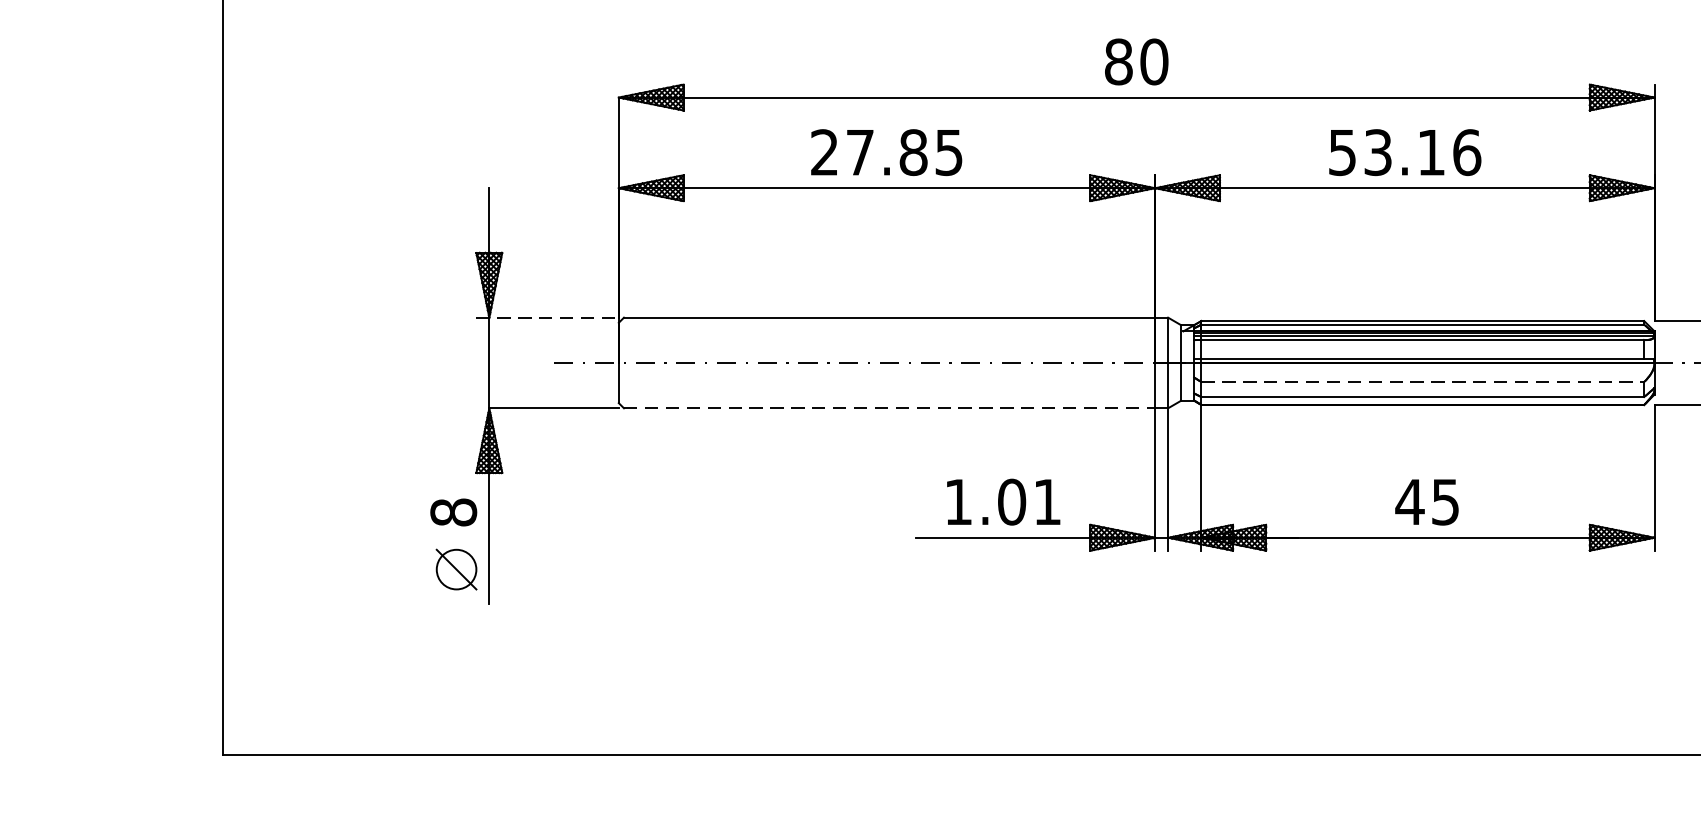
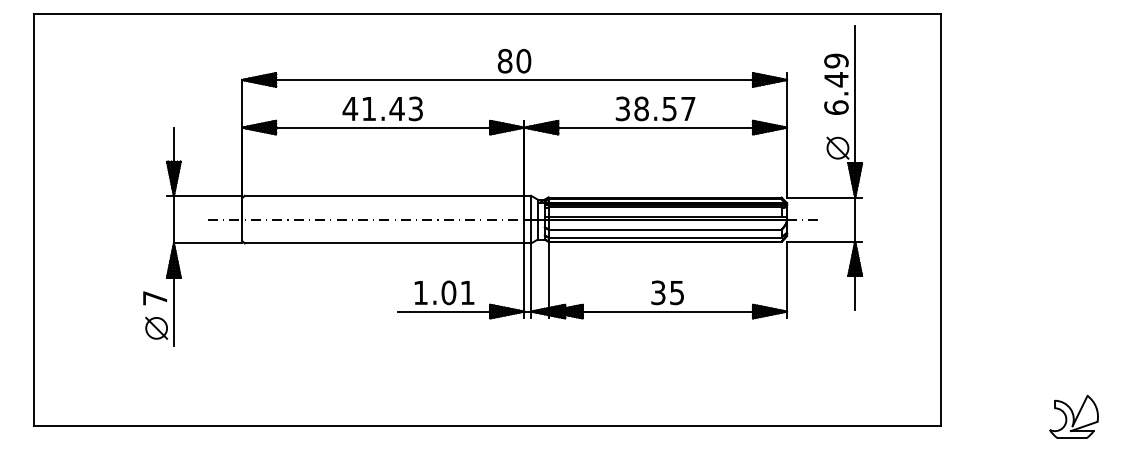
text: (885, 151) -> (382, 108), 27.85 -> 41.43
text: (1404, 151) -> (655, 108), 53.16 -> 38.57
line: (549, 317) -> (205, 195), dashed -> solid
line: (1423, 381) -> (665, 229), dashed -> solid
line: (889, 408) -> (384, 243), dashed -> solid
text: (1410, 501) -> (658, 292), 45 -> 35
text: (452, 512) -> (154, 298), 8 -> 7

